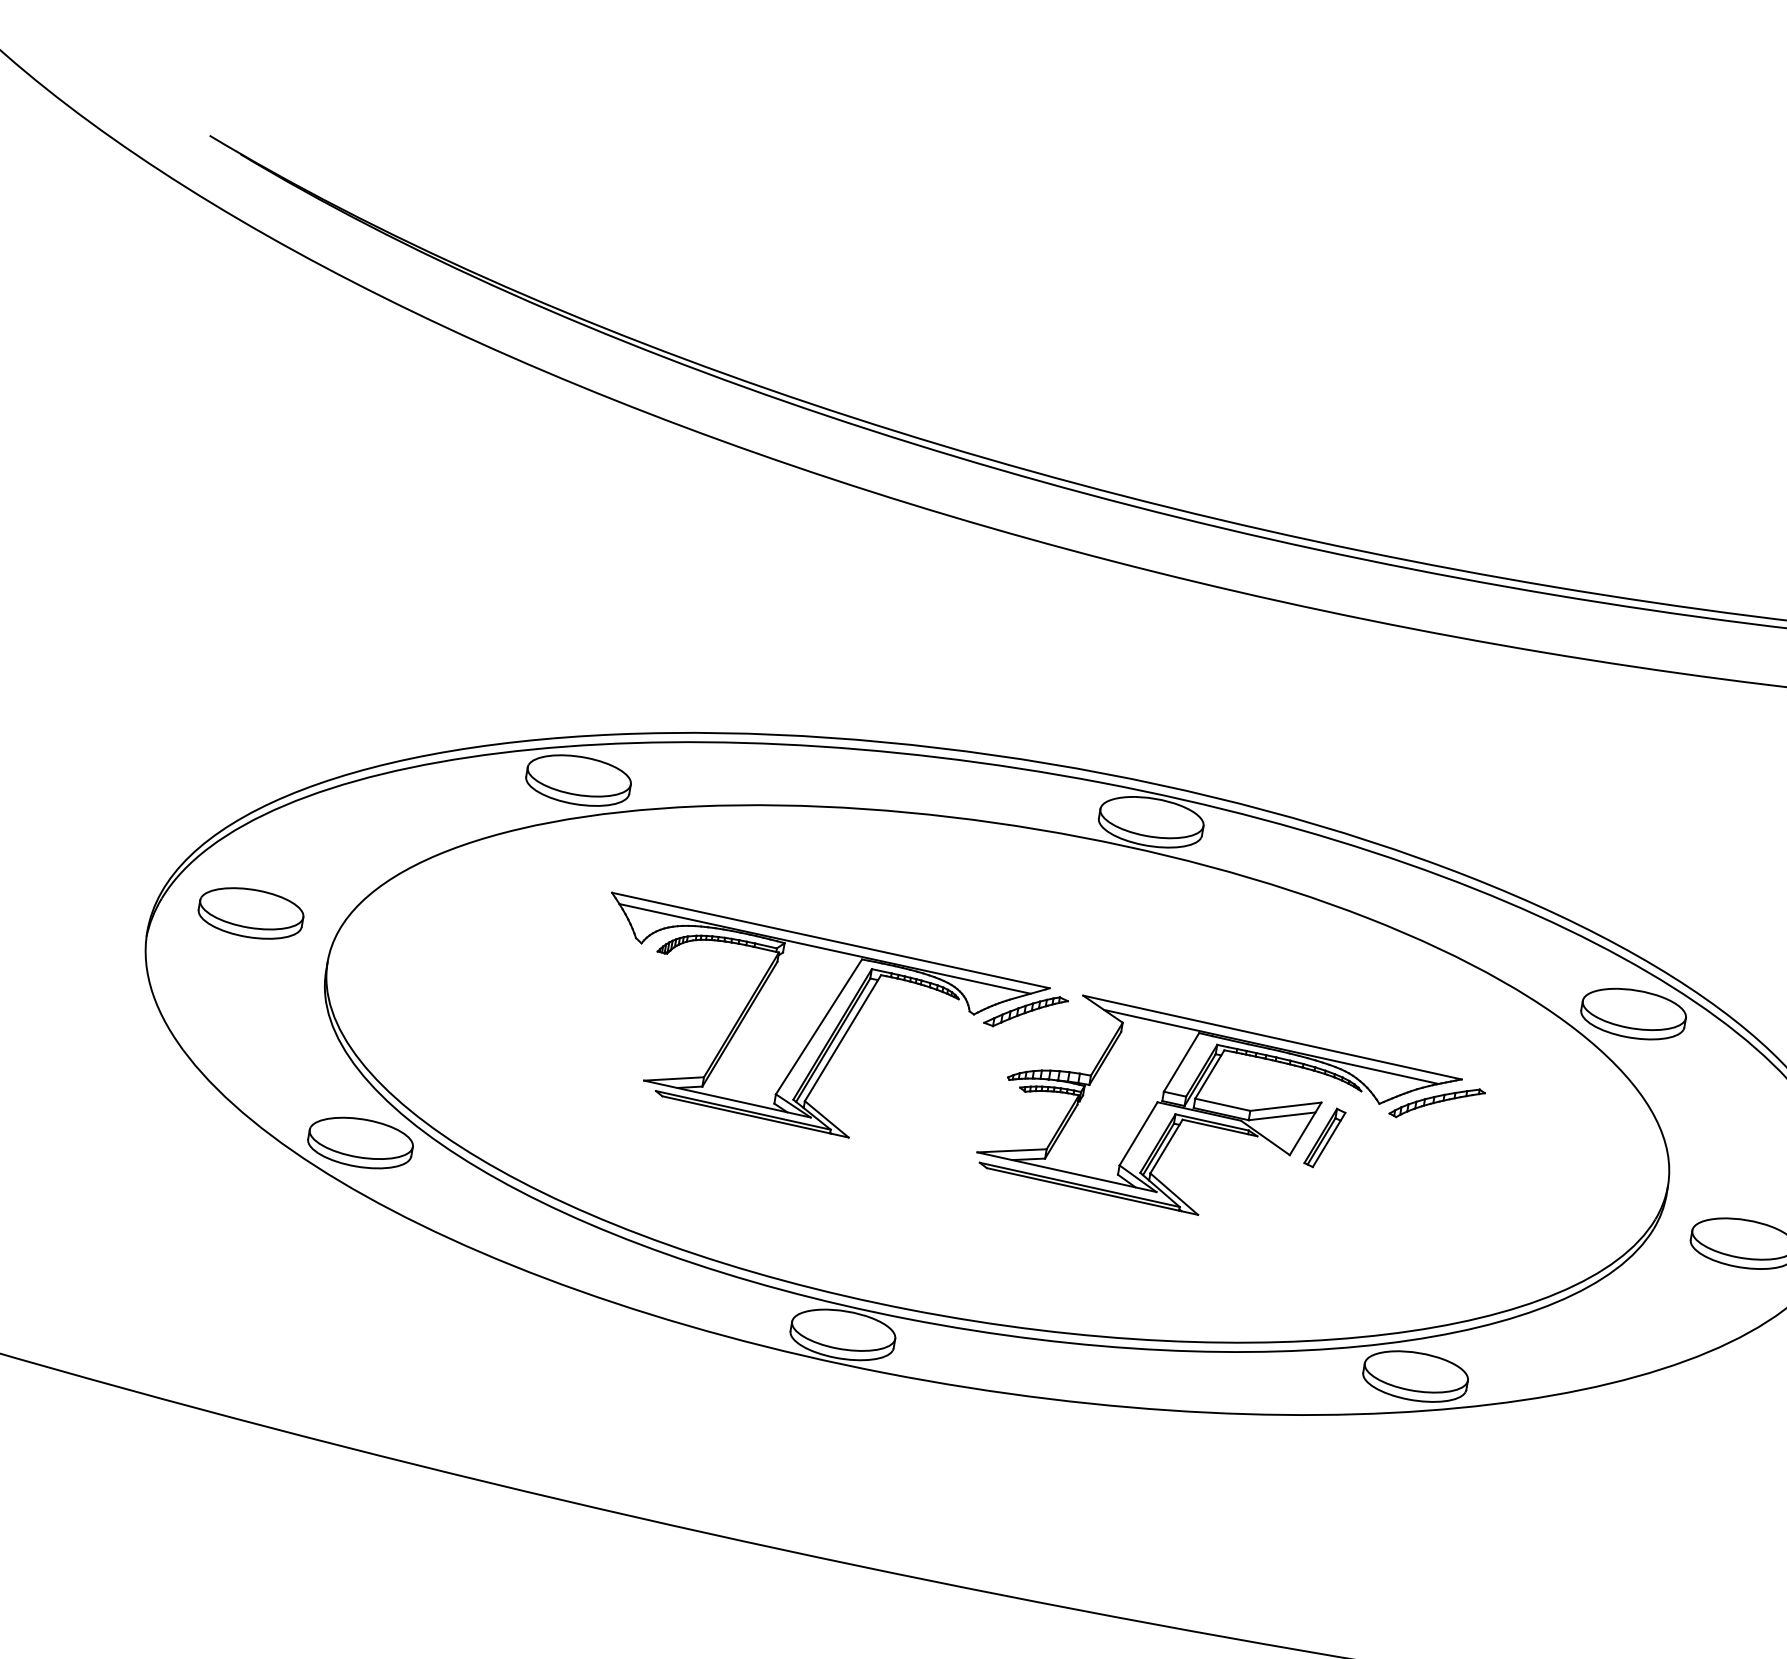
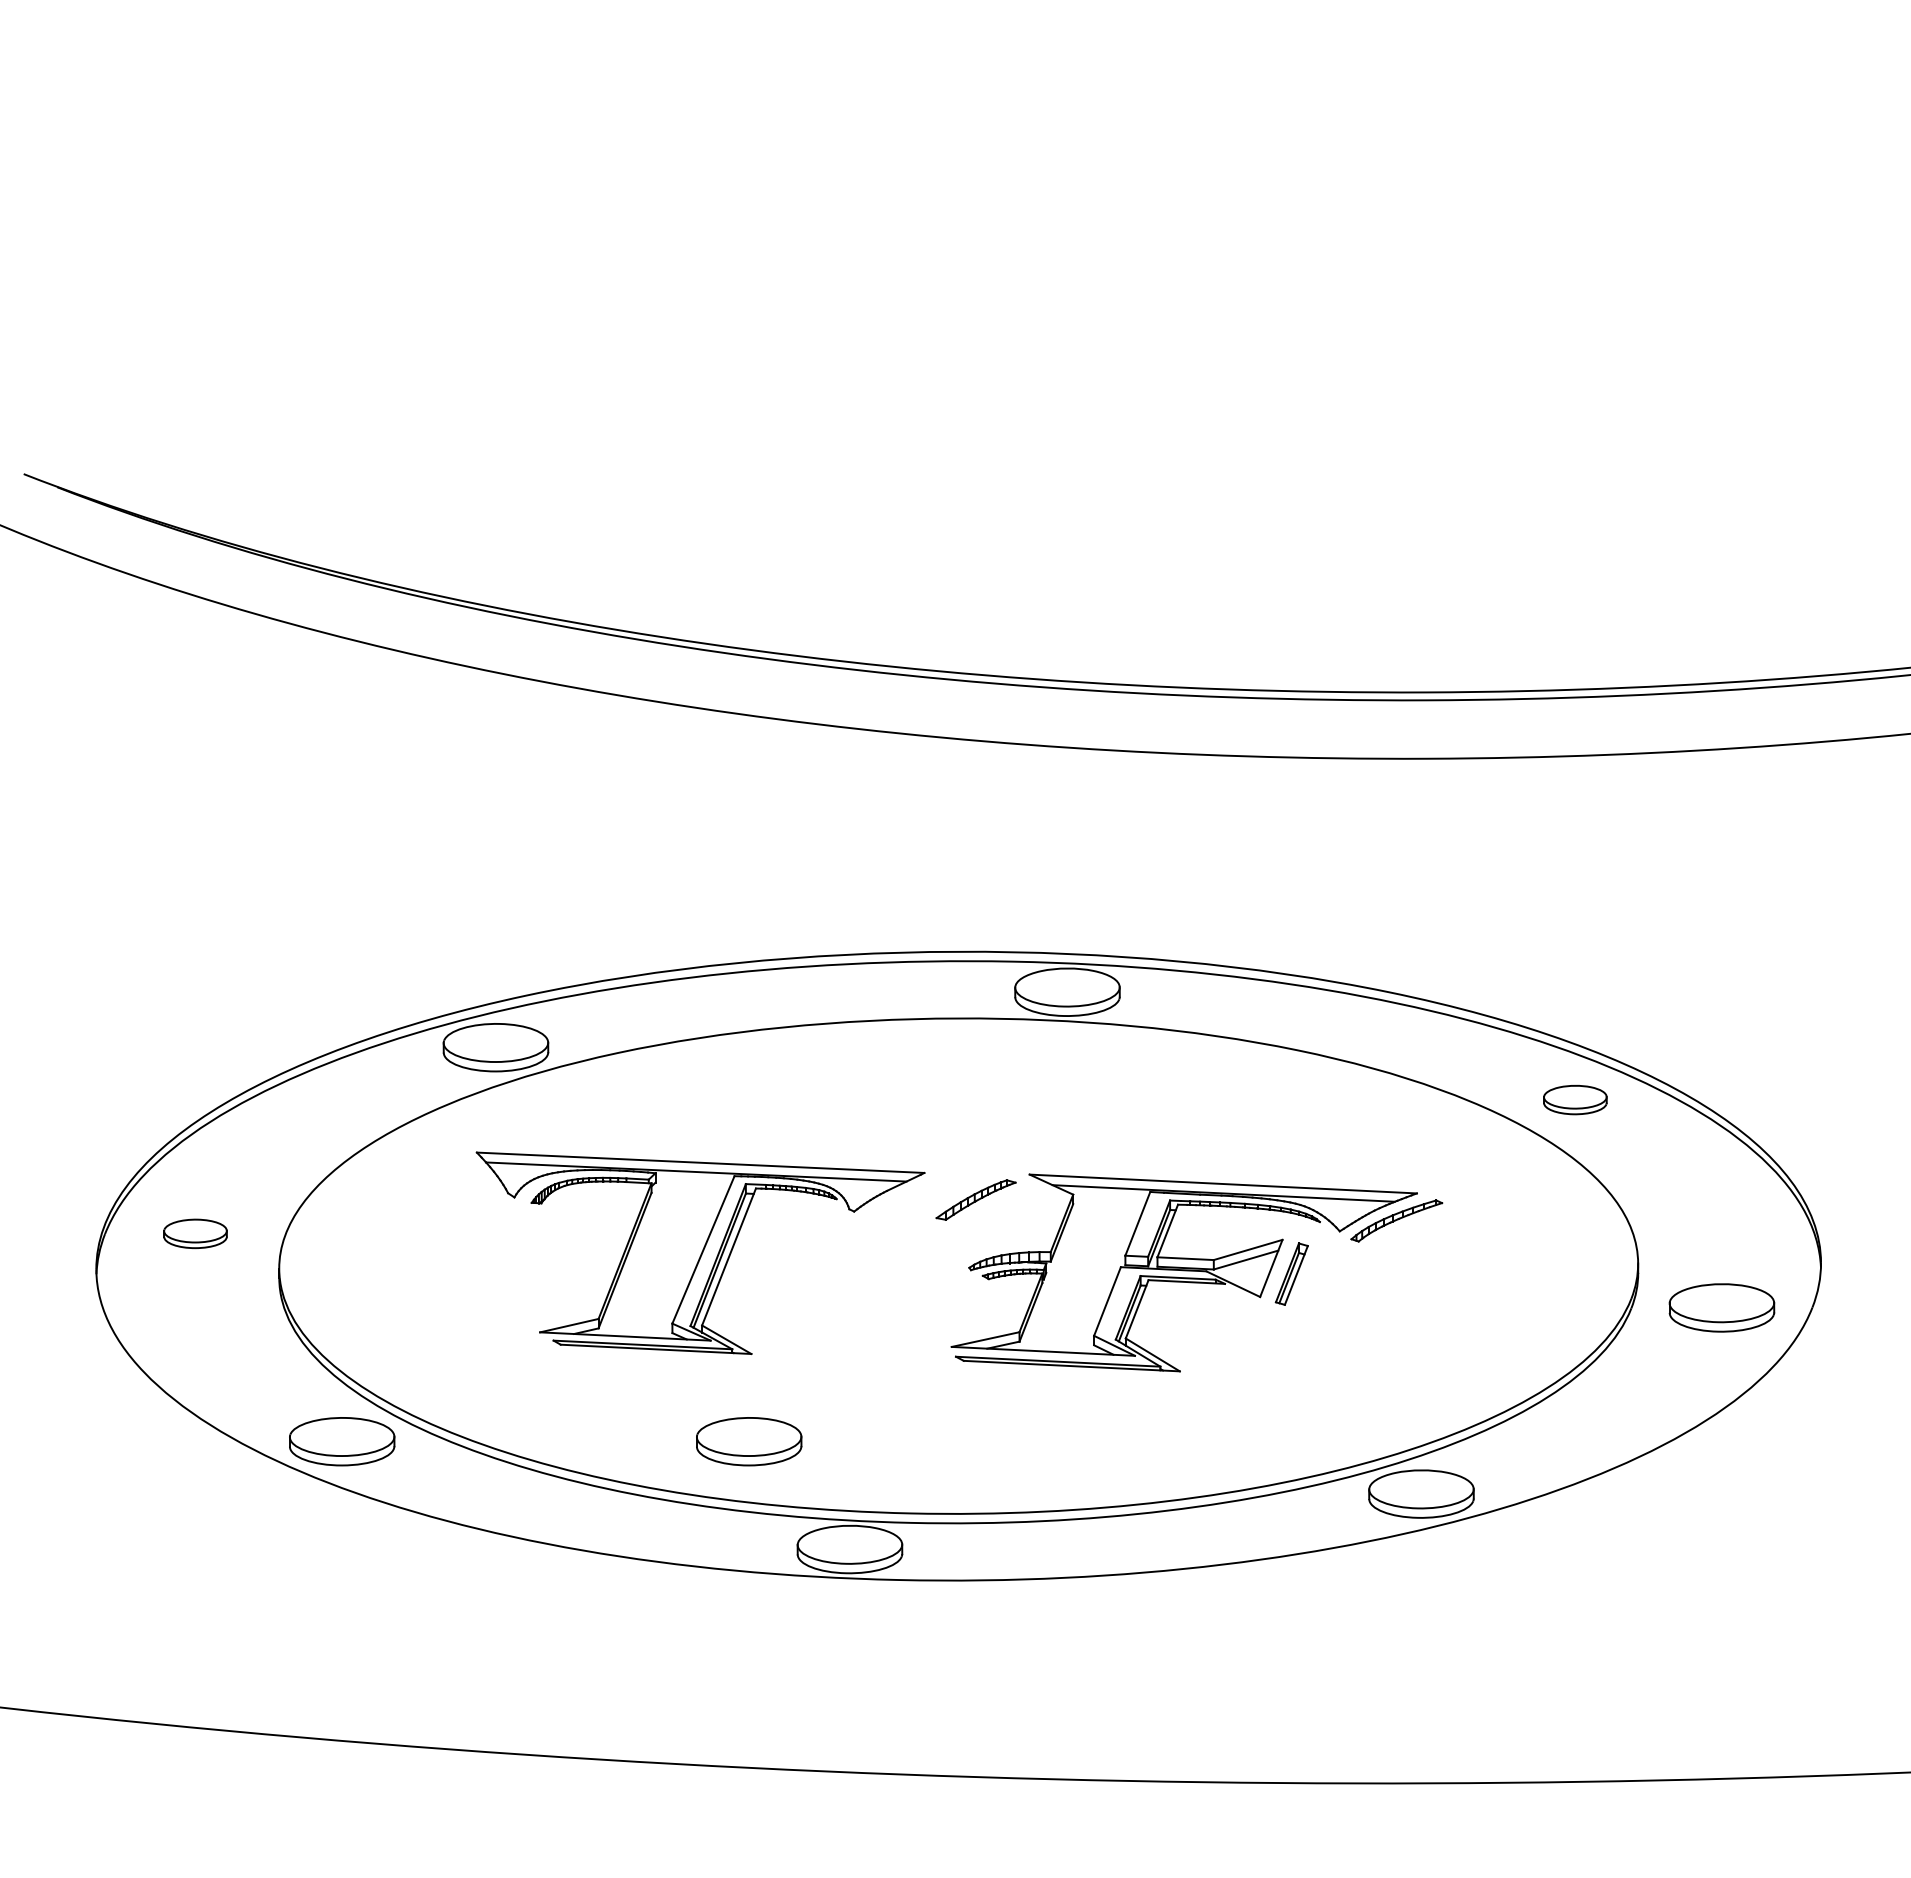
part: (251, 913) -> (195, 1233), size x0.6
part: (1633, 1013) -> (1575, 1099), size x0.6
part: (815, 1028) -> (700, 1252), moved
part: (762, 1211) -> (749, 1441), added

